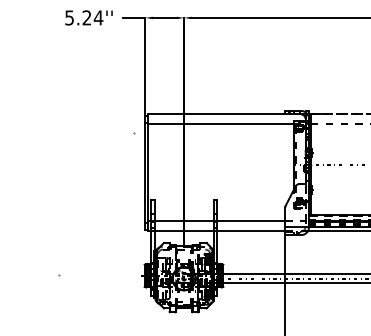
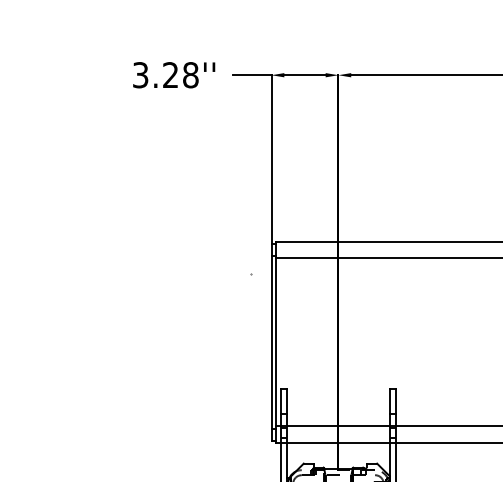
text: (84, 17) -> (166, 74), 5.24'' -> 3.28''

